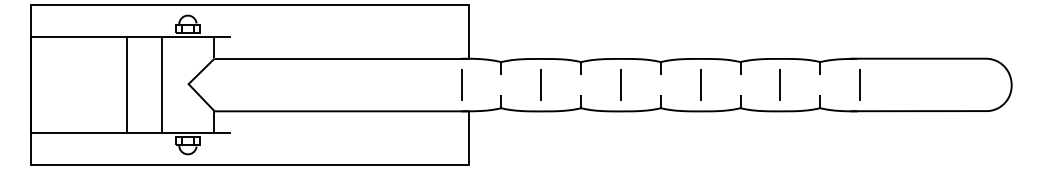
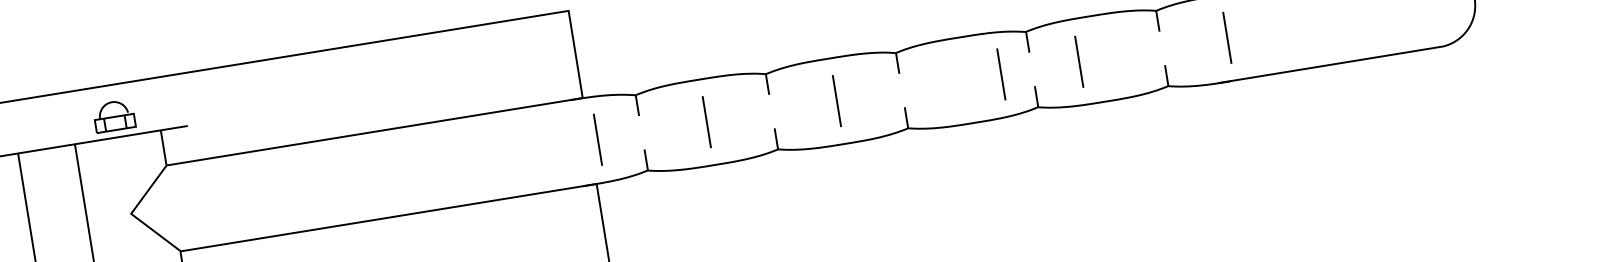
line: (461, 84) -> (597, 138), moved
line: (700, 84) -> (1000, 73), moved
line: (779, 84) -> (1077, 61), moved

